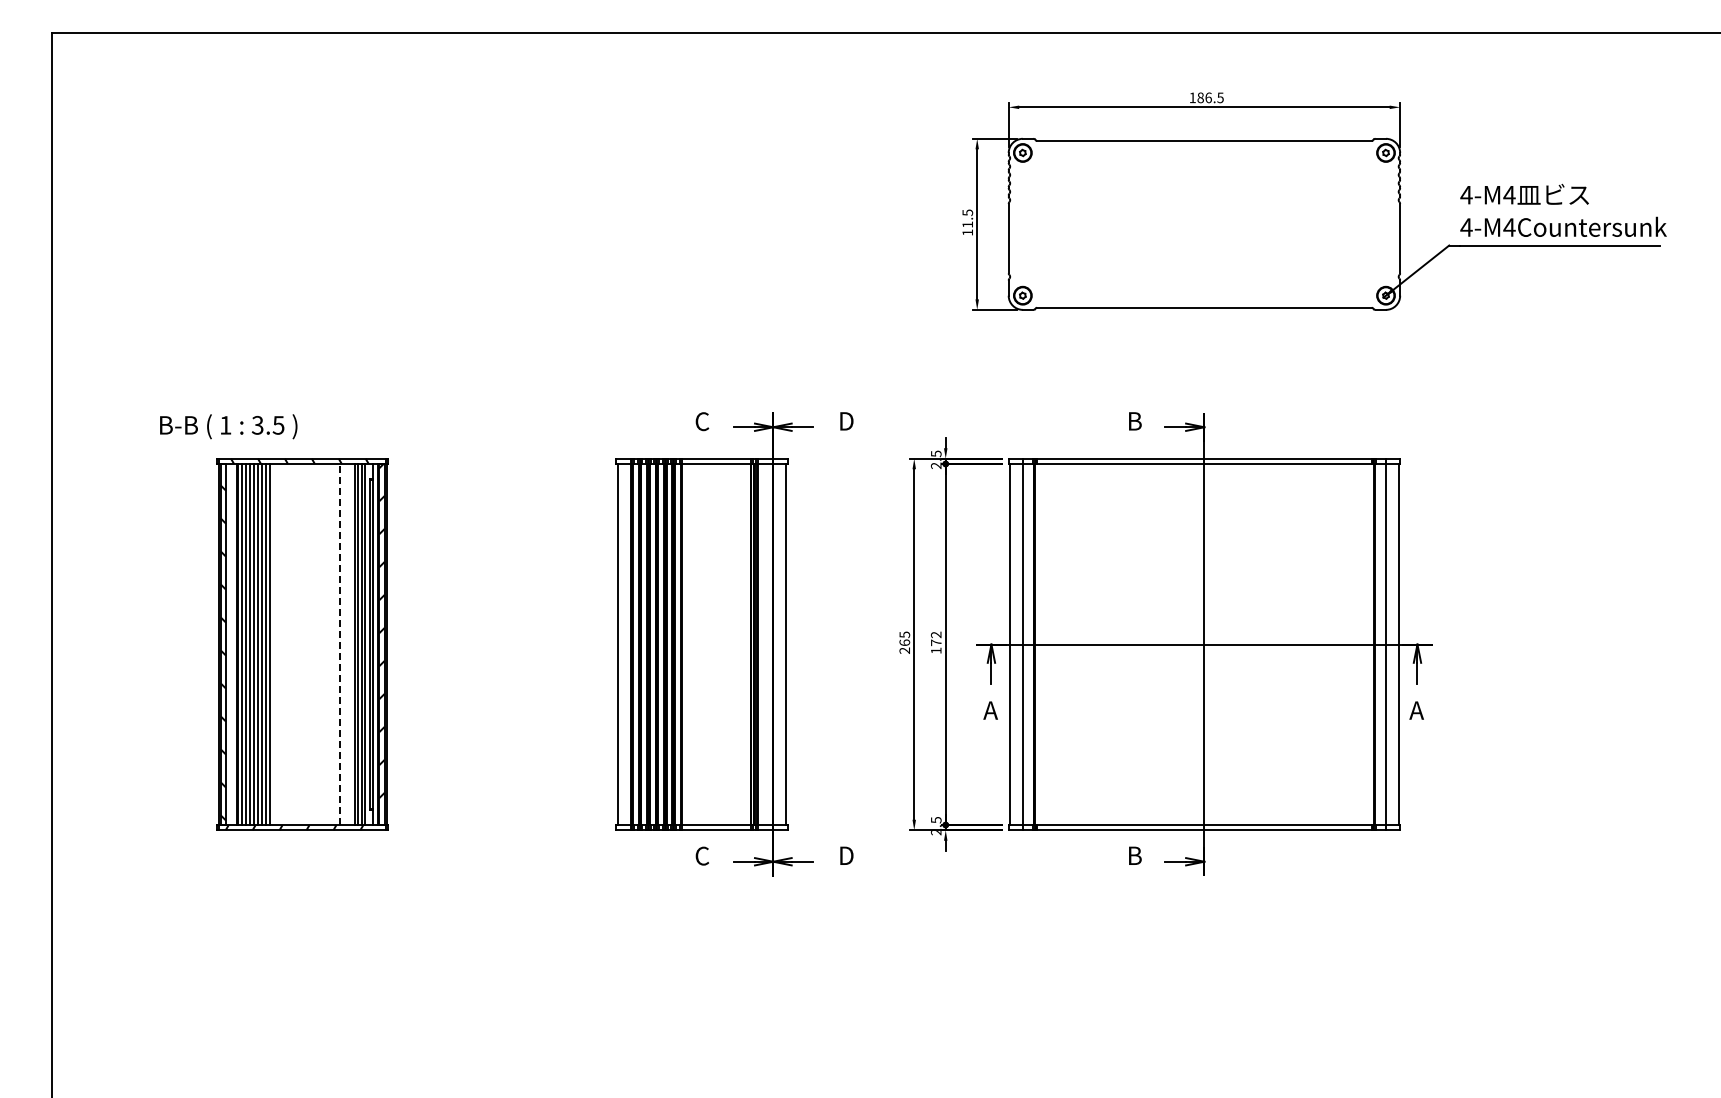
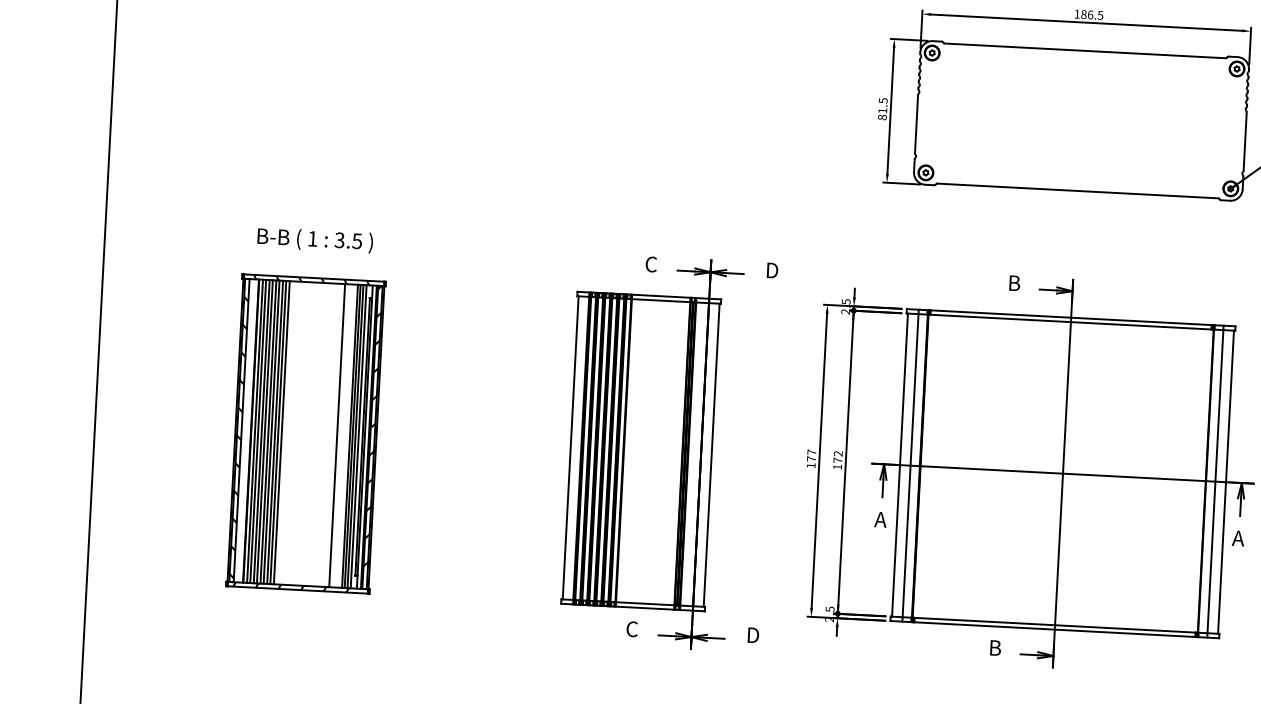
text: (967, 232) -> (882, 117), 11.5 -> 81.5
text: (228, 426) -> (315, 240), moved
text: (904, 642) -> (811, 458), 265 -> 177
line: (273, 644) -> (281, 432), added
line: (339, 644) -> (336, 435), dashed -> solid

